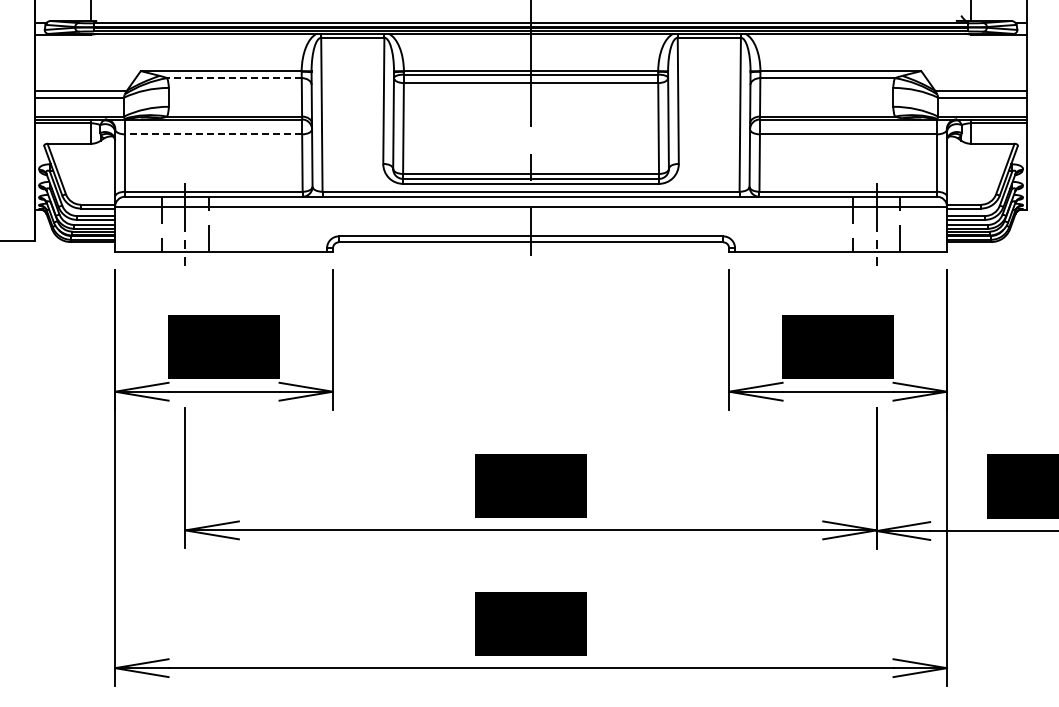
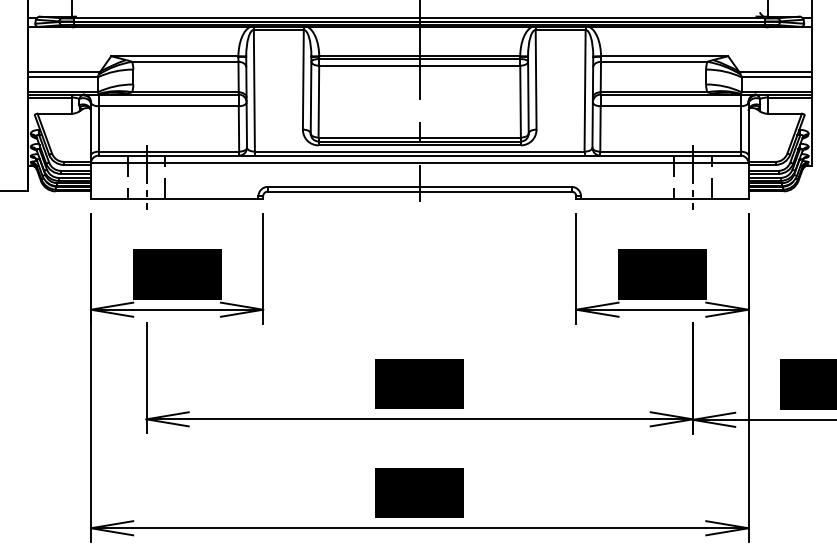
line: (234, 78) -> (185, 62), dashed -> solid
line: (213, 134) -> (168, 106), dashed -> solid

